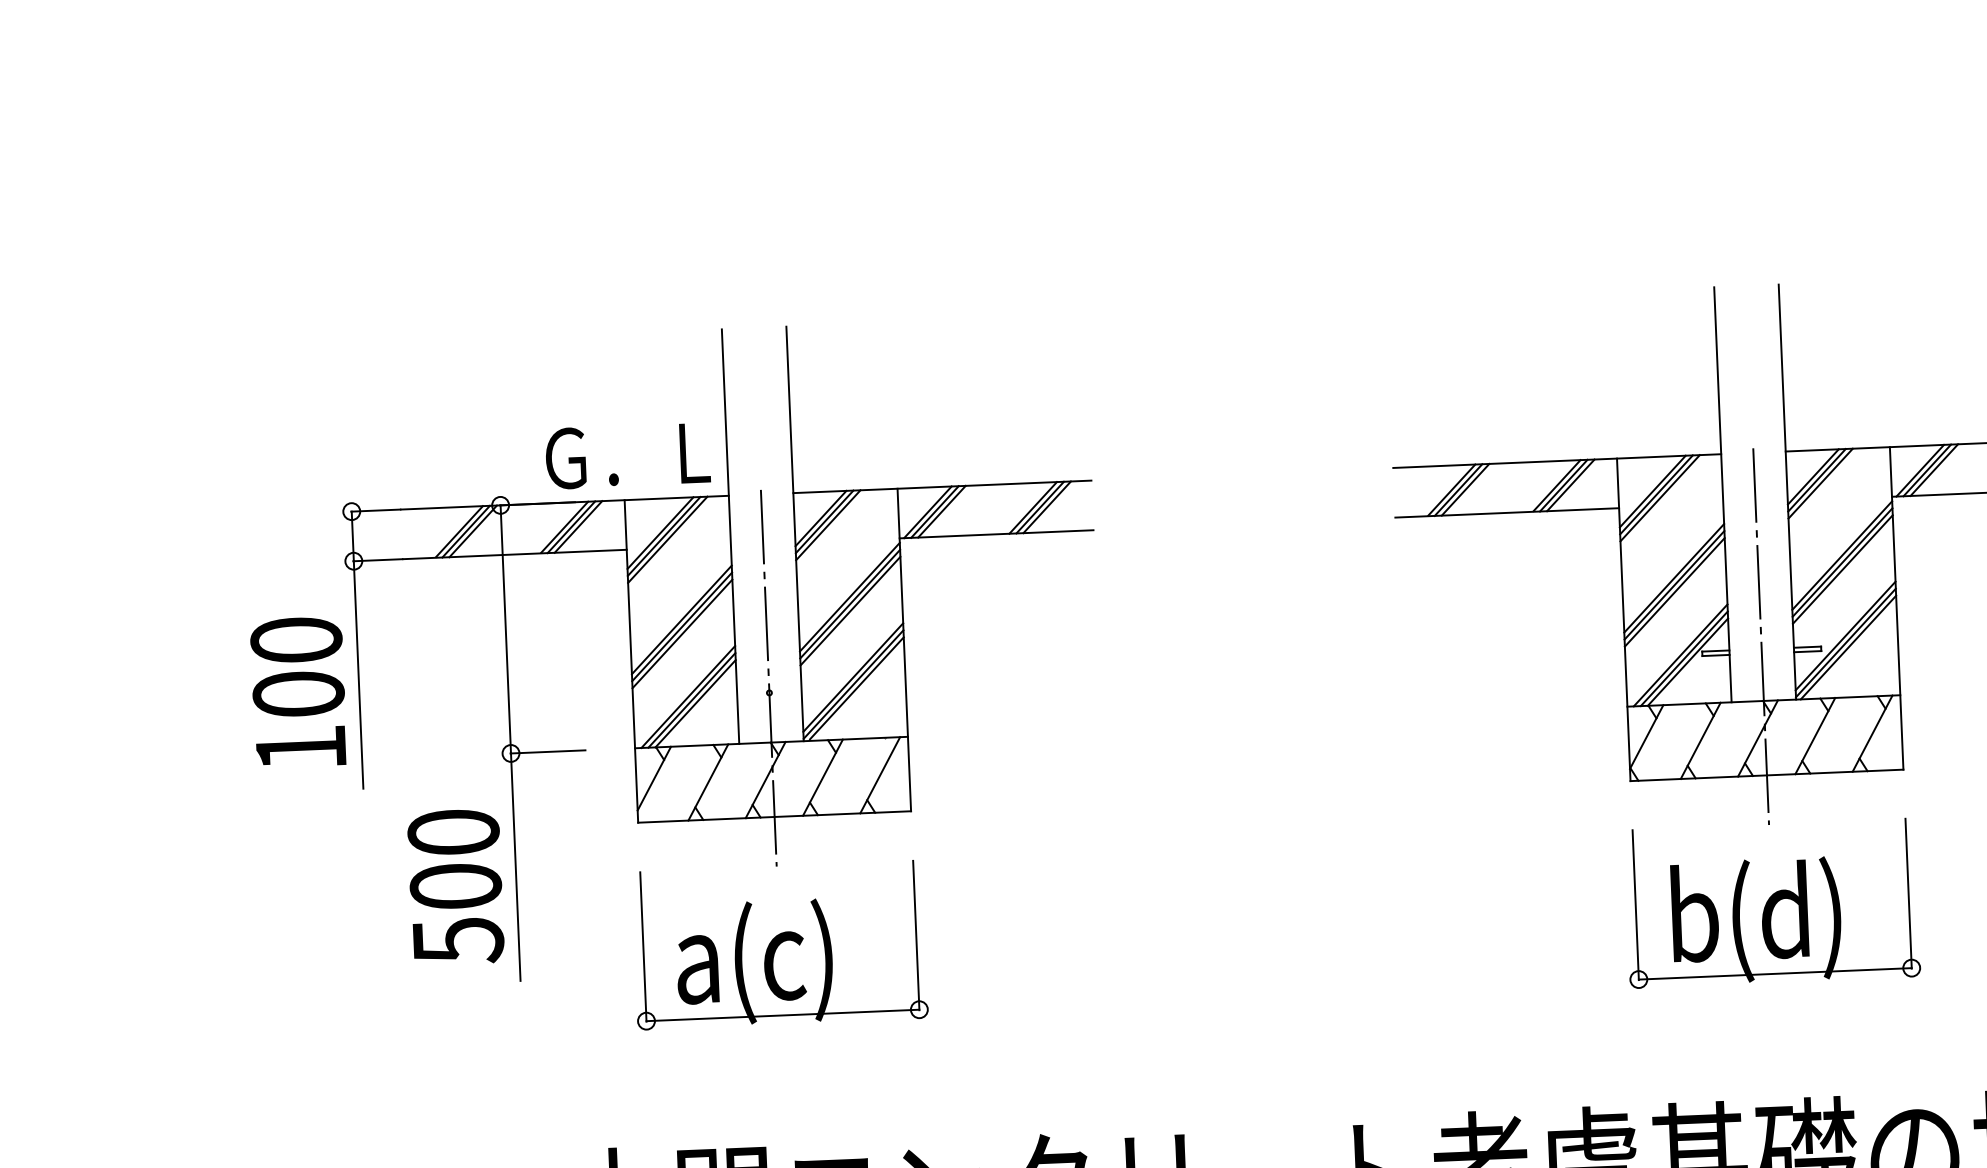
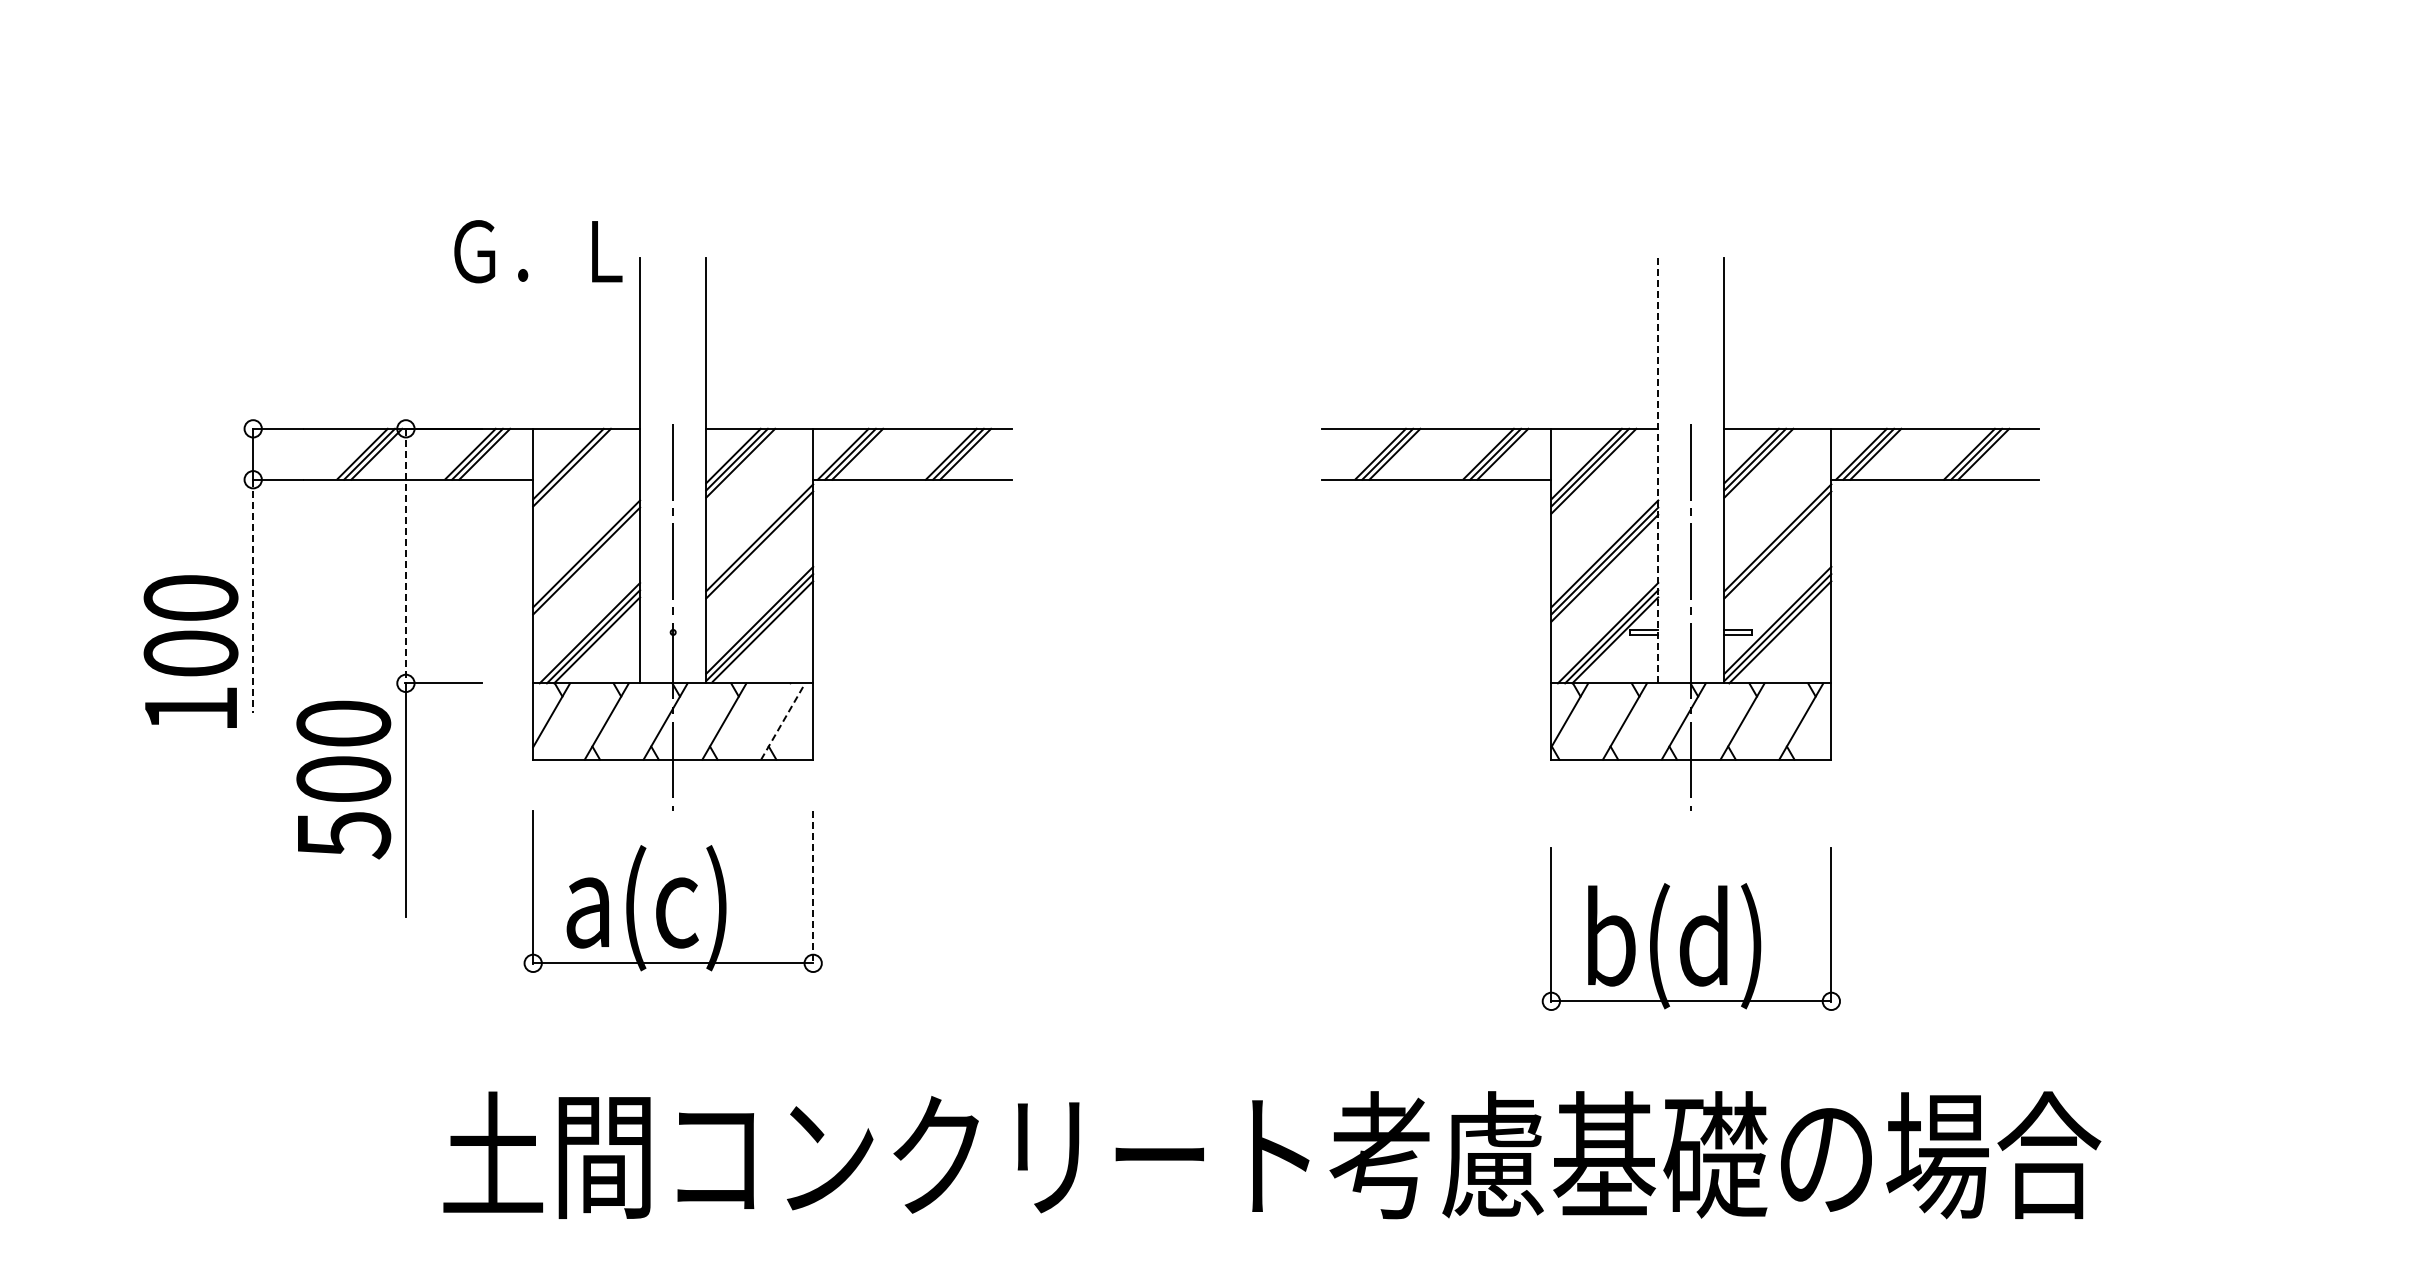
text: (627, 455) -> (538, 251), moved
line: (1723, 494) -> (1658, 470), solid -> dashed
line: (667, 539) -> (575, 470), removed
line: (1842, 568) -> (1777, 551), removed
line: (850, 610) -> (759, 551), removed
line: (505, 629) -> (405, 556), solid -> dashed
line: (682, 633) -> (586, 567), removed
line: (358, 675) -> (253, 596), solid -> dashed
text: (298, 692) -> (190, 651), moved
line: (880, 775) -> (783, 721), solid -> dashed
text: (455, 886) -> (343, 779), moved
part: (1771, 902) -> (1690, 928), moved
line: (916, 935) -> (813, 887), solid -> dashed

